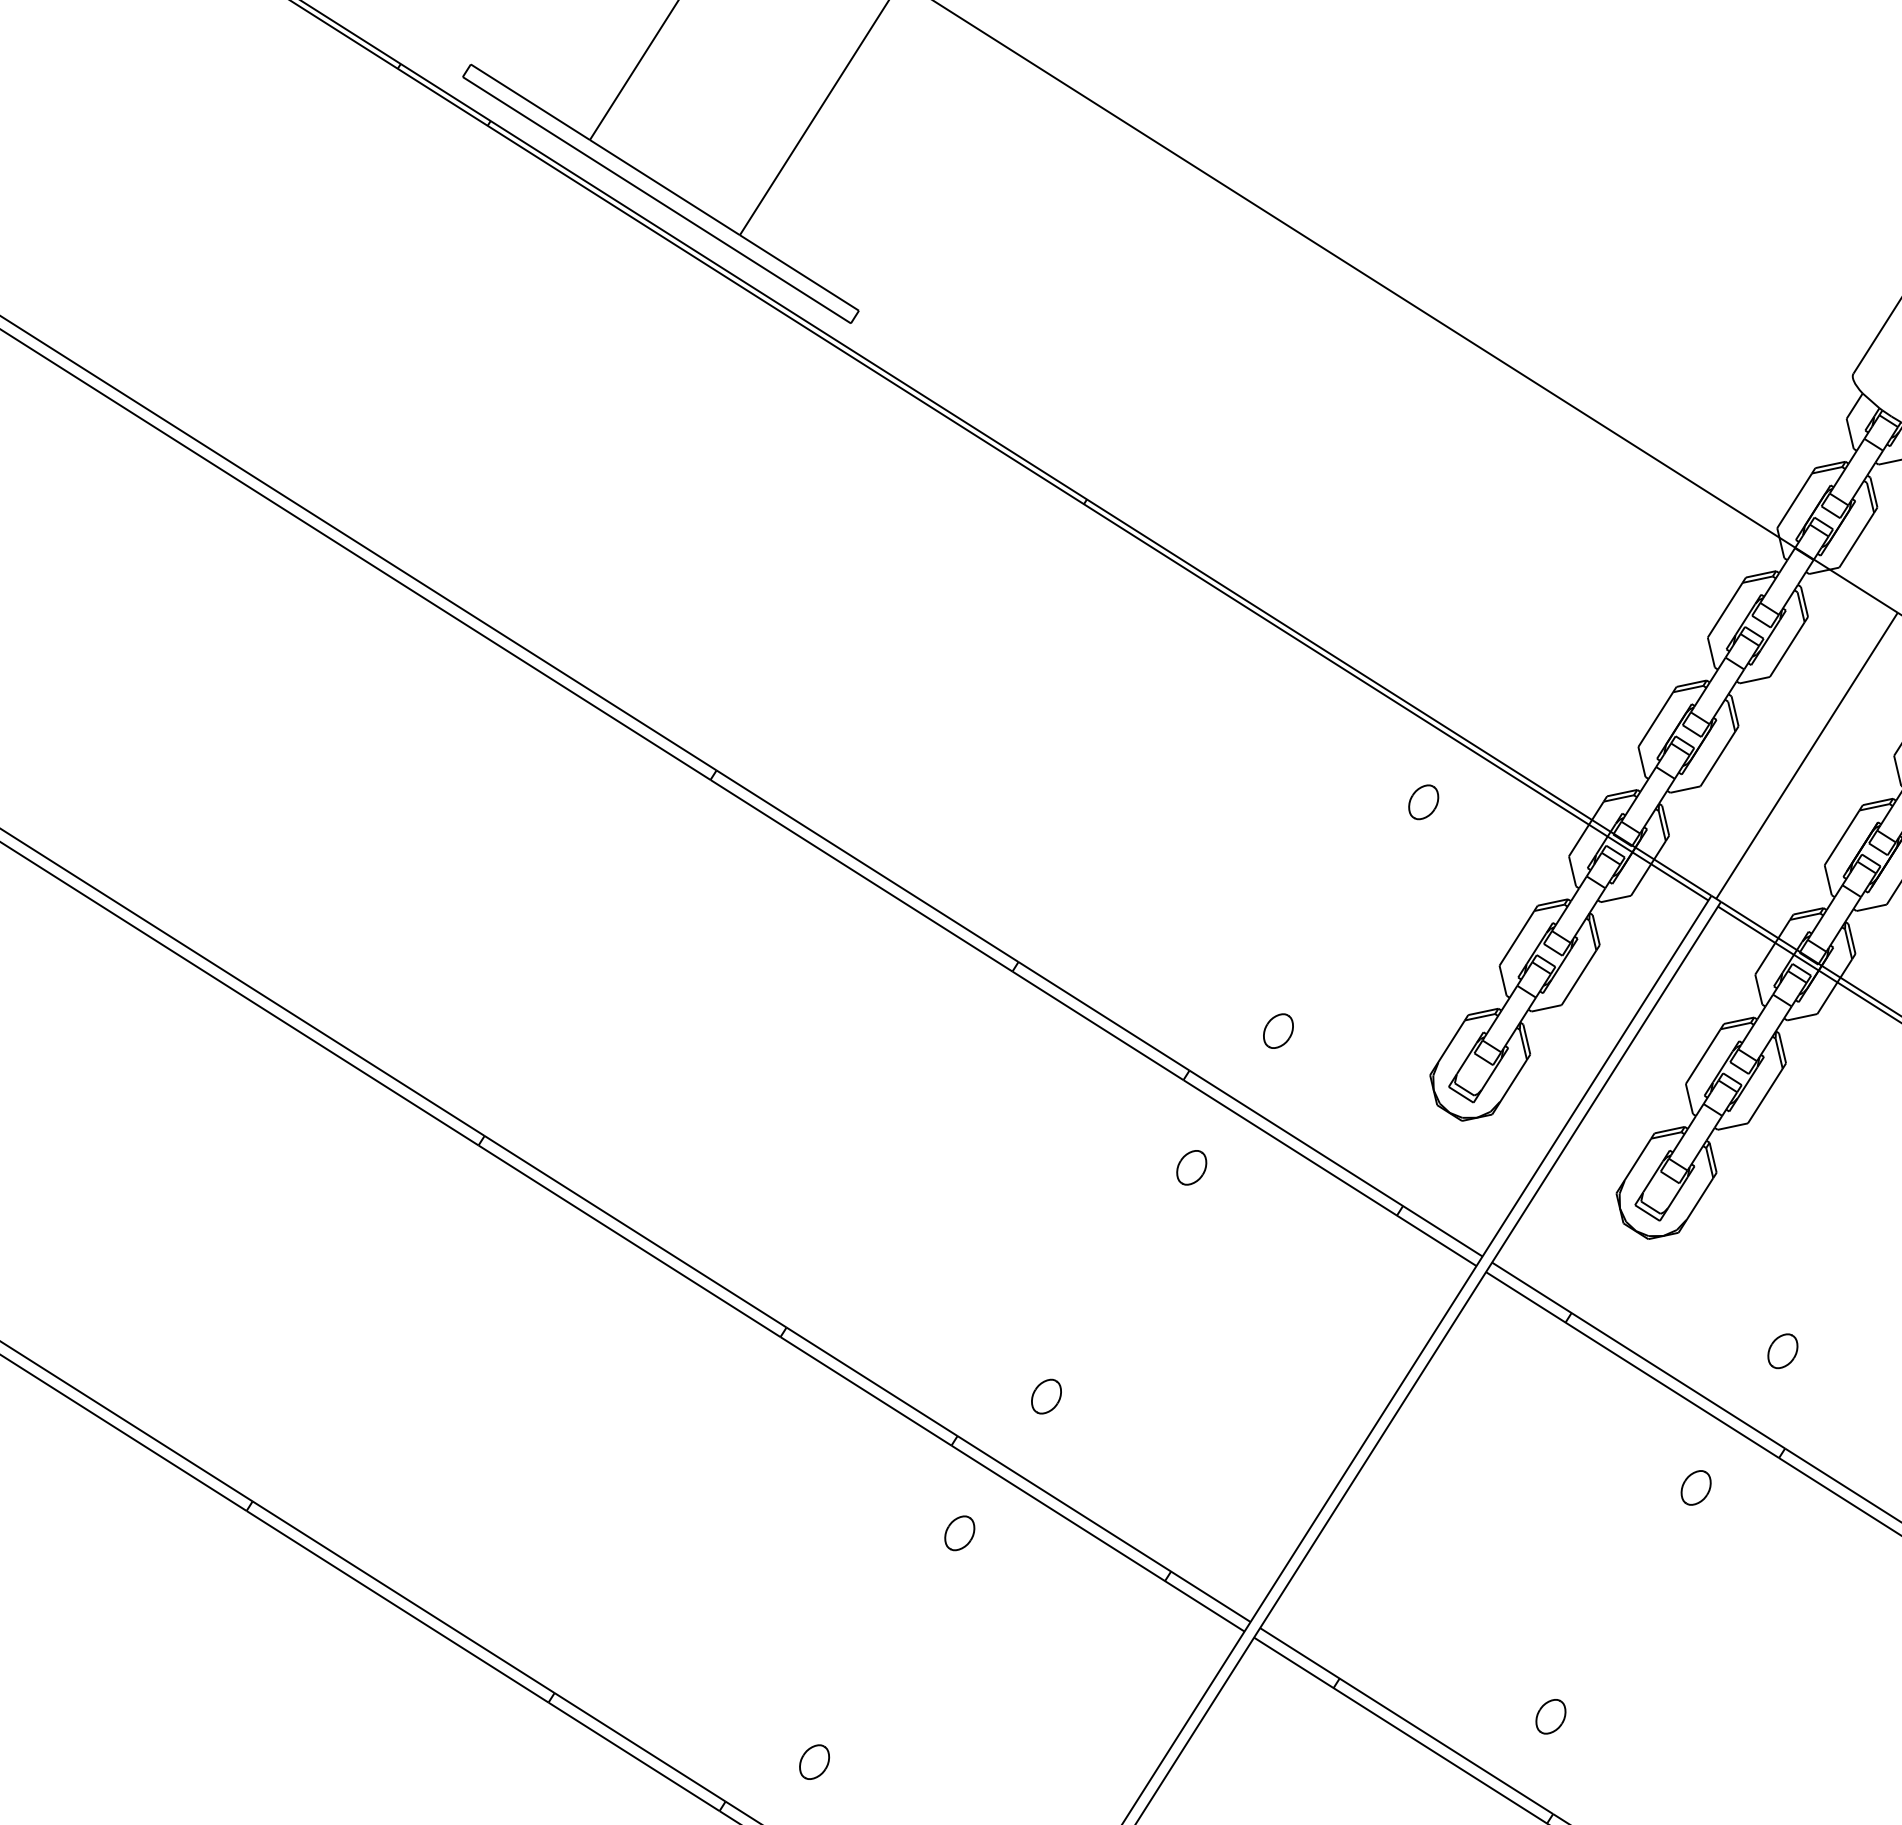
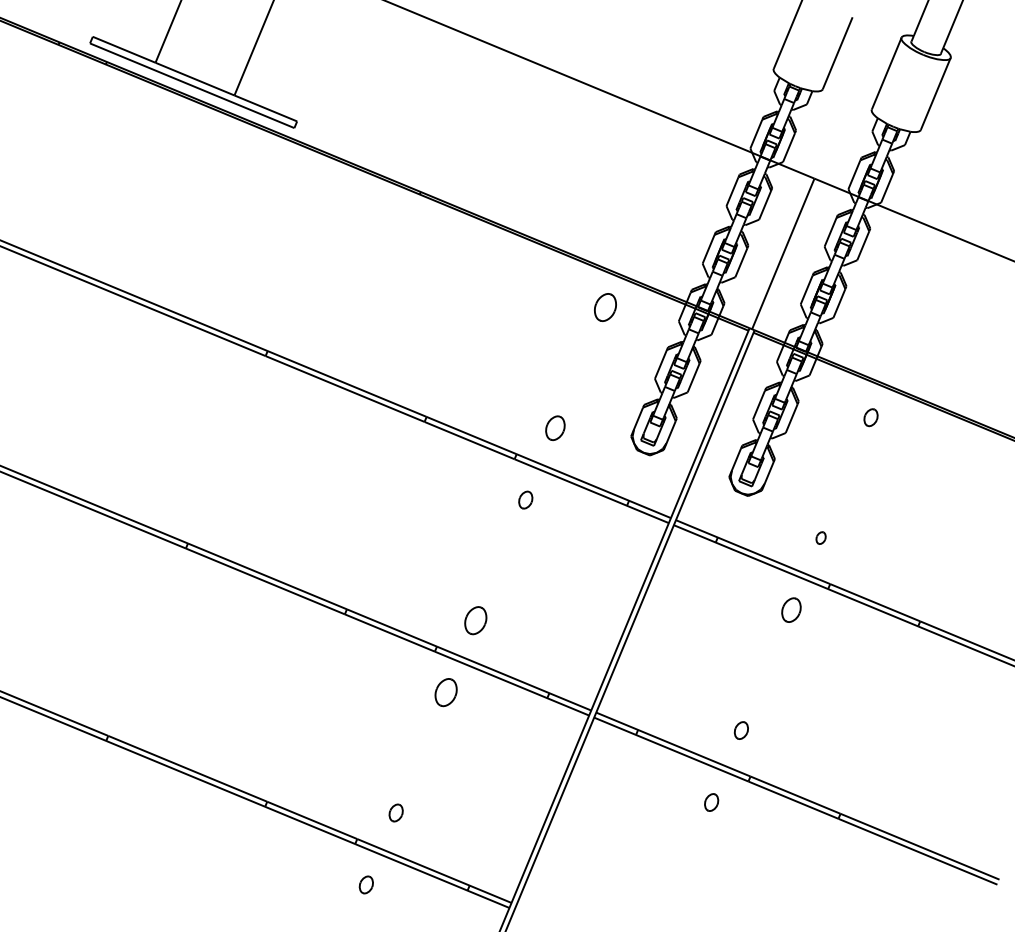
part: (1423, 801) -> (605, 307), size x1.6
part: (1278, 1029) -> (555, 427), size x1.4
part: (1781, 1349) -> (820, 537), size x0.7
part: (1045, 1396) -> (475, 620), size x1.6
part: (1694, 1486) -> (790, 609), size x1.4
part: (958, 1533) -> (445, 692), size x1.6

